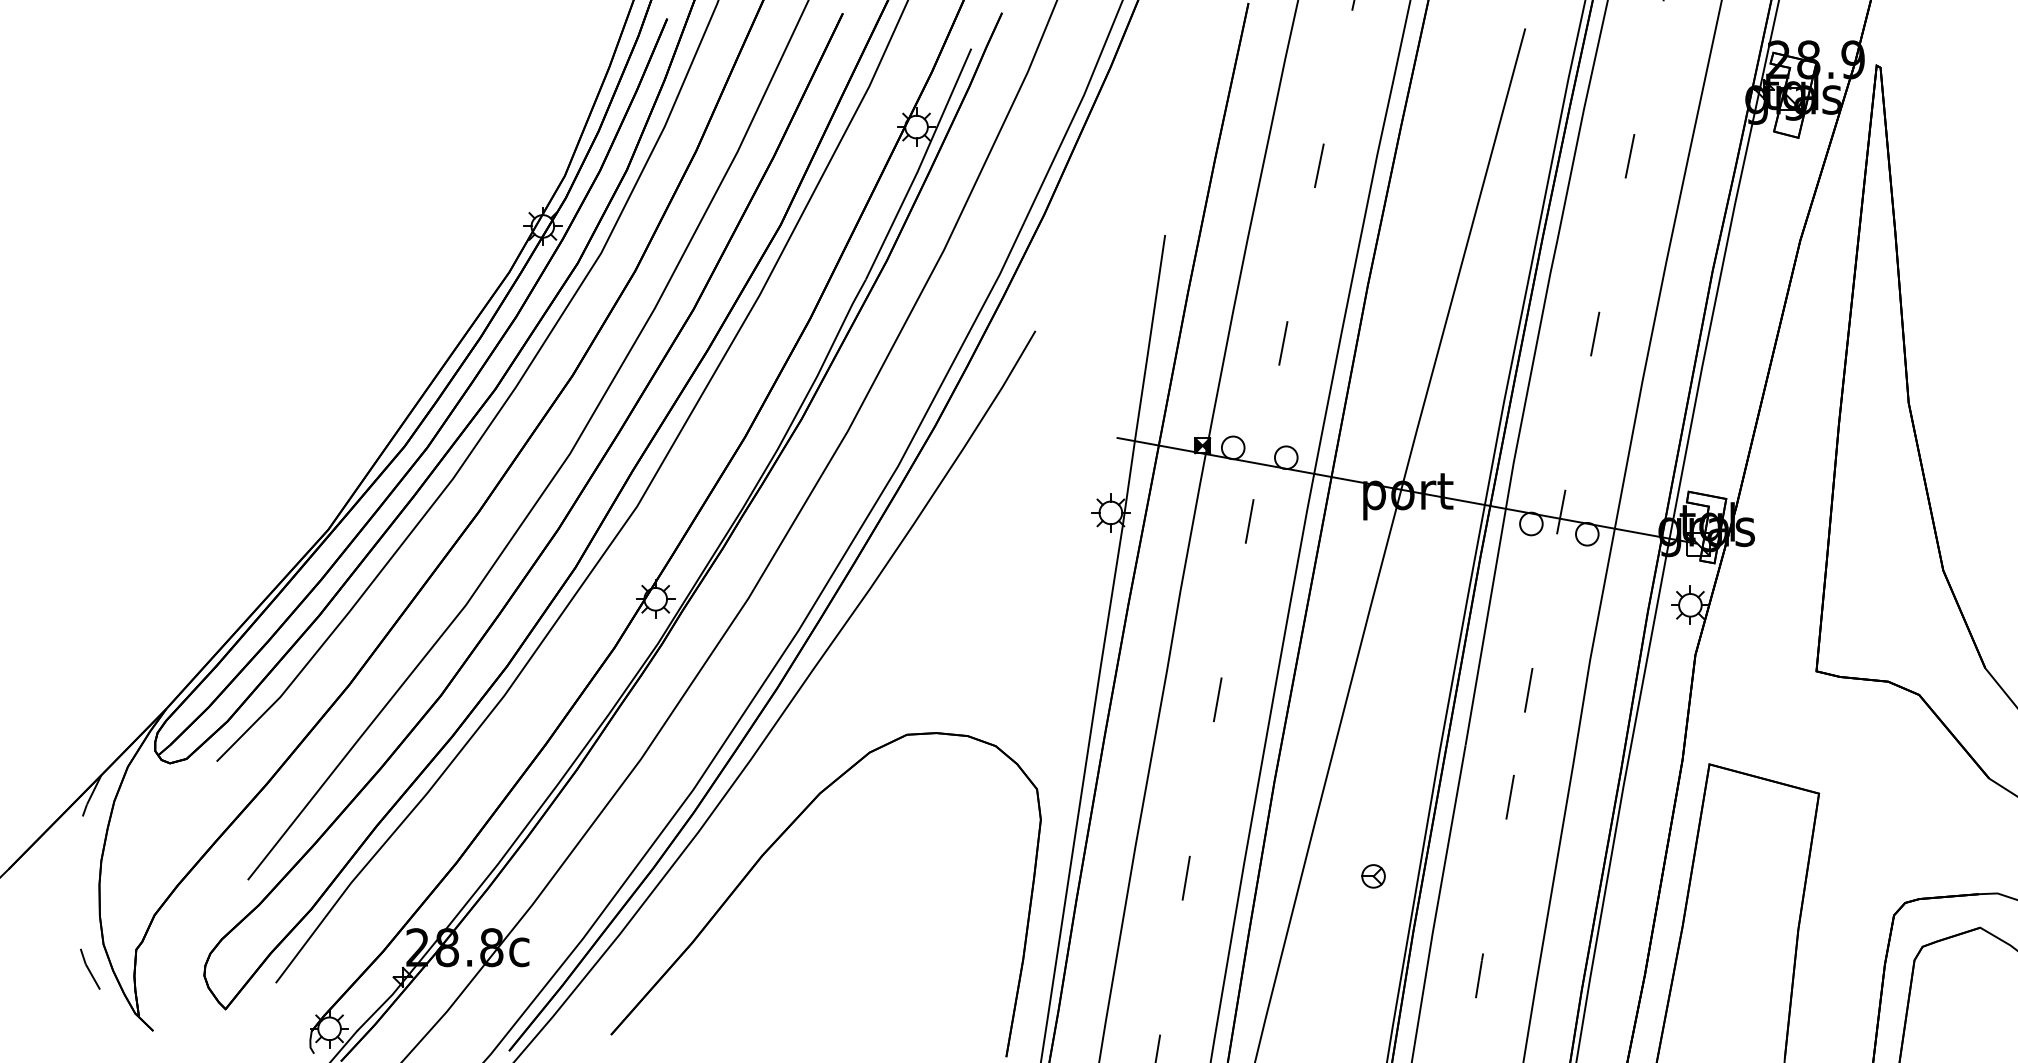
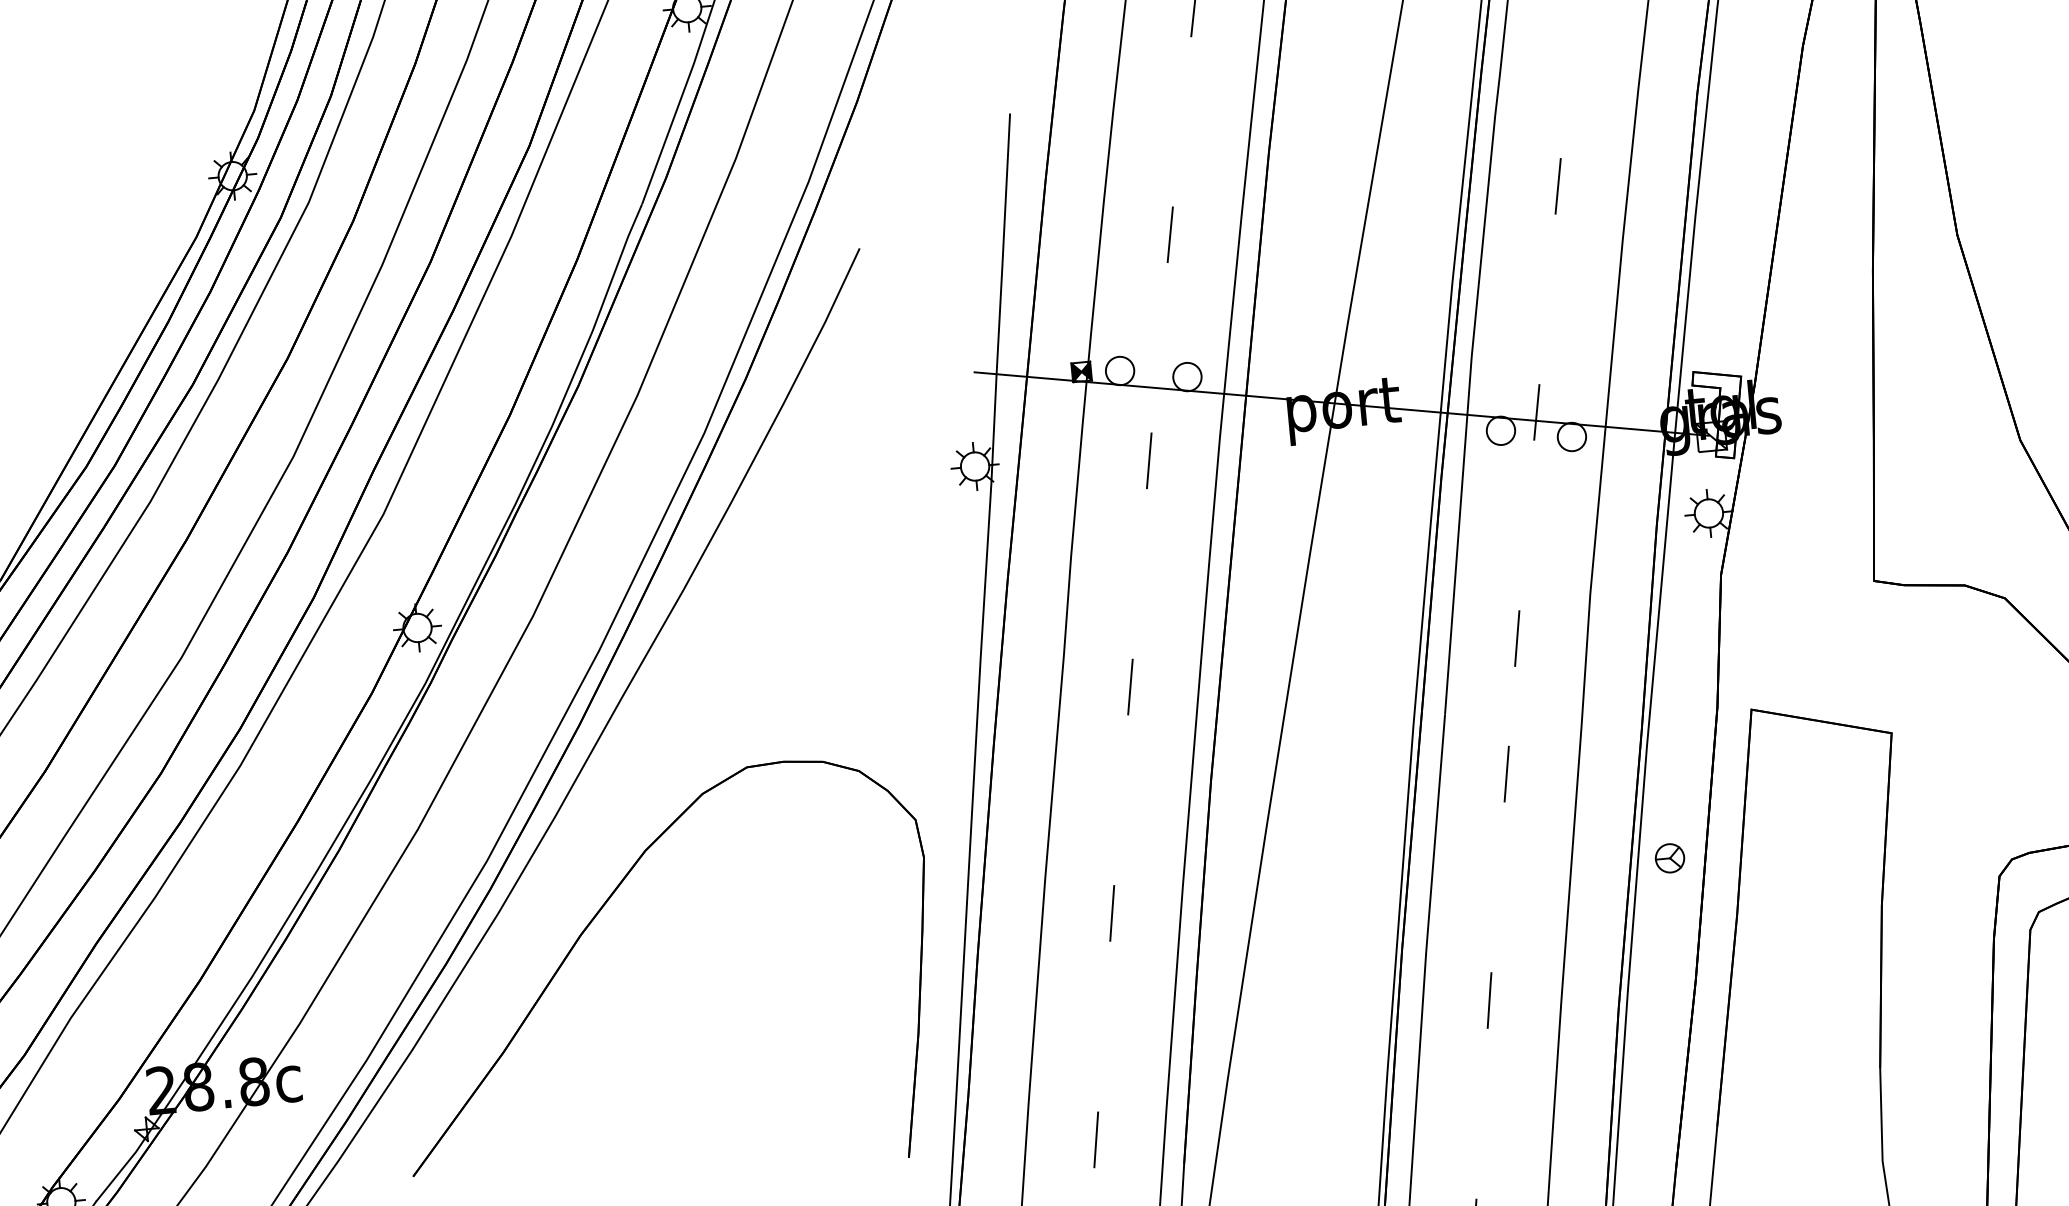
part: (1373, 876) -> (1669, 858), moved

